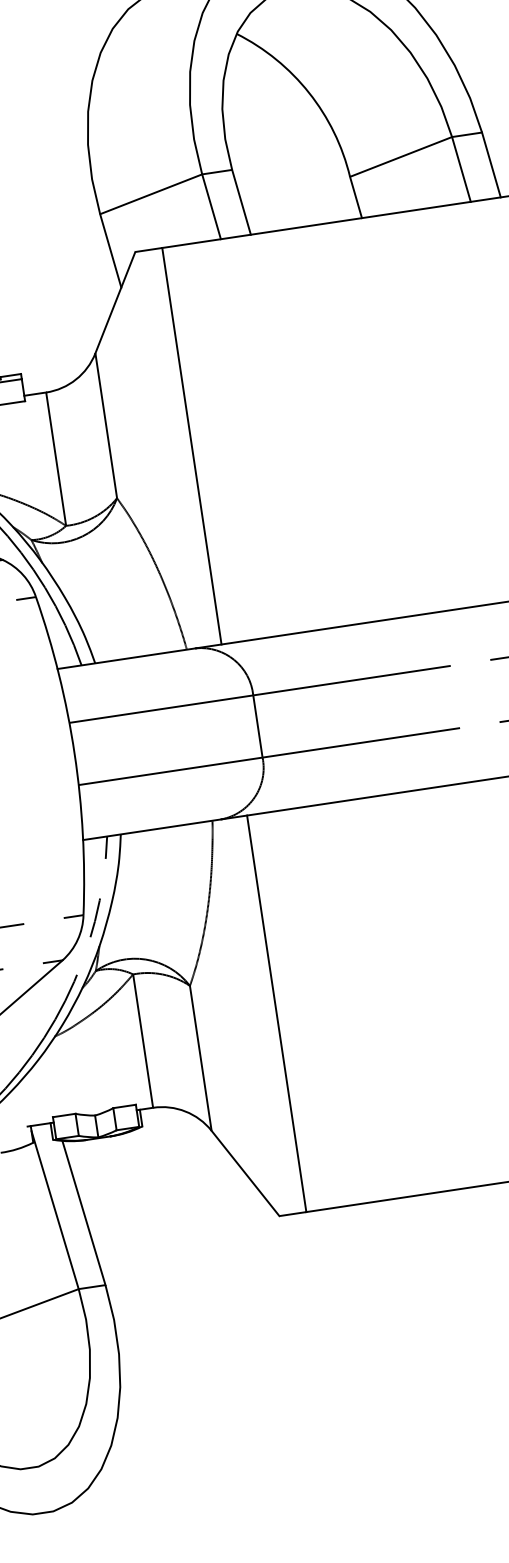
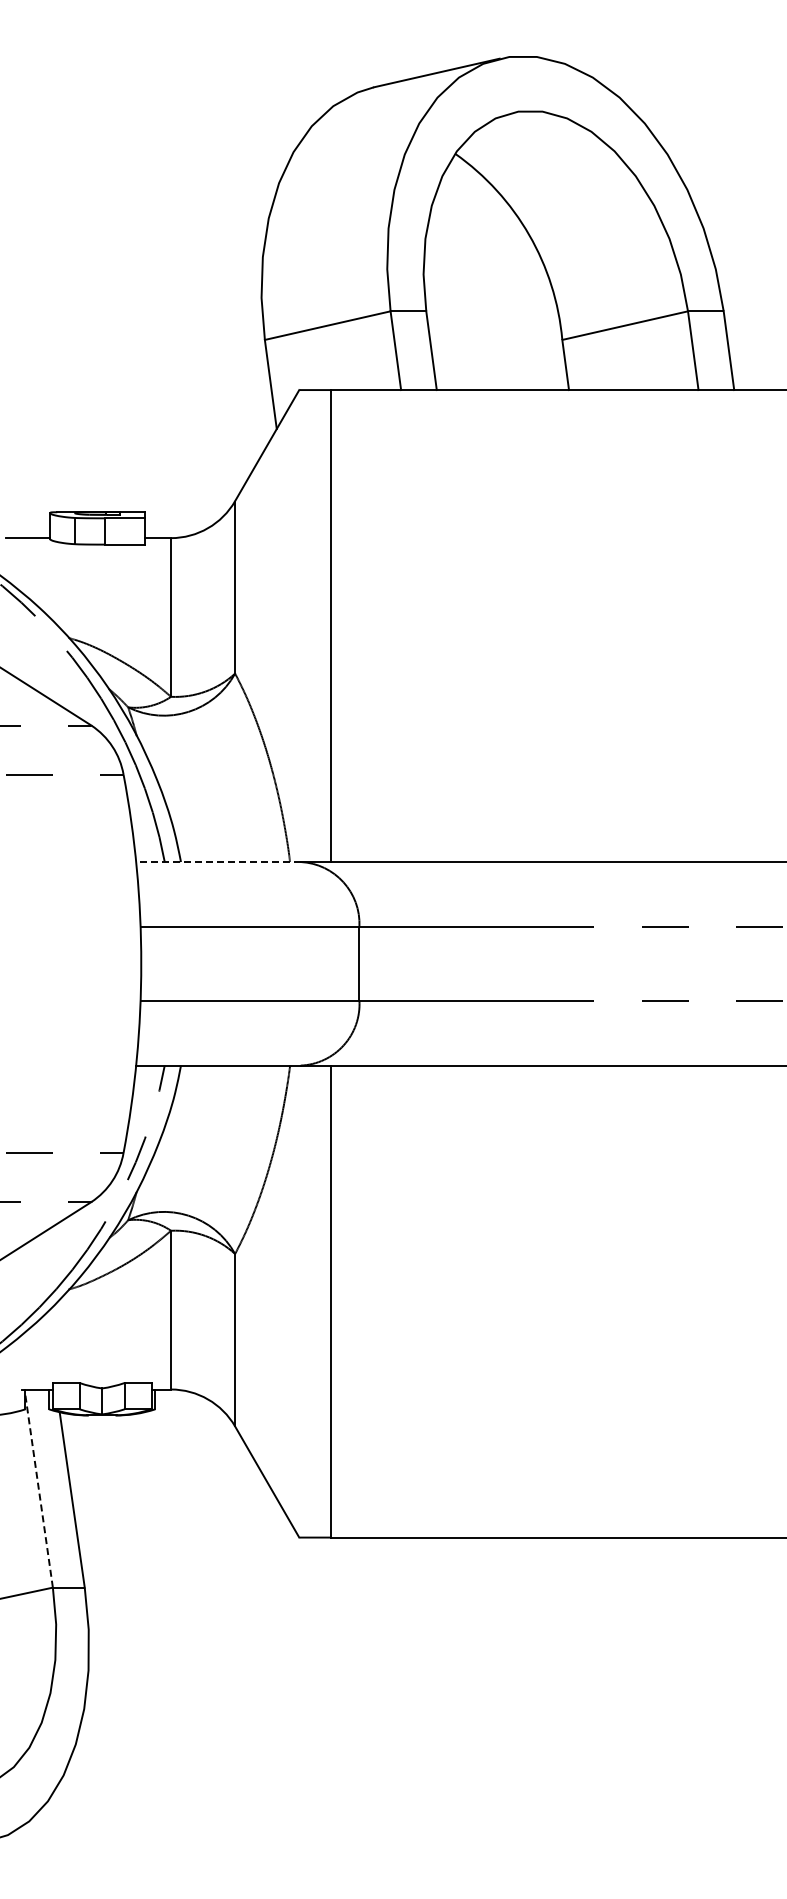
line: (125, 659) -> (217, 862), solid -> dashed
line: (55, 1210) -> (39, 1491), solid -> dashed

